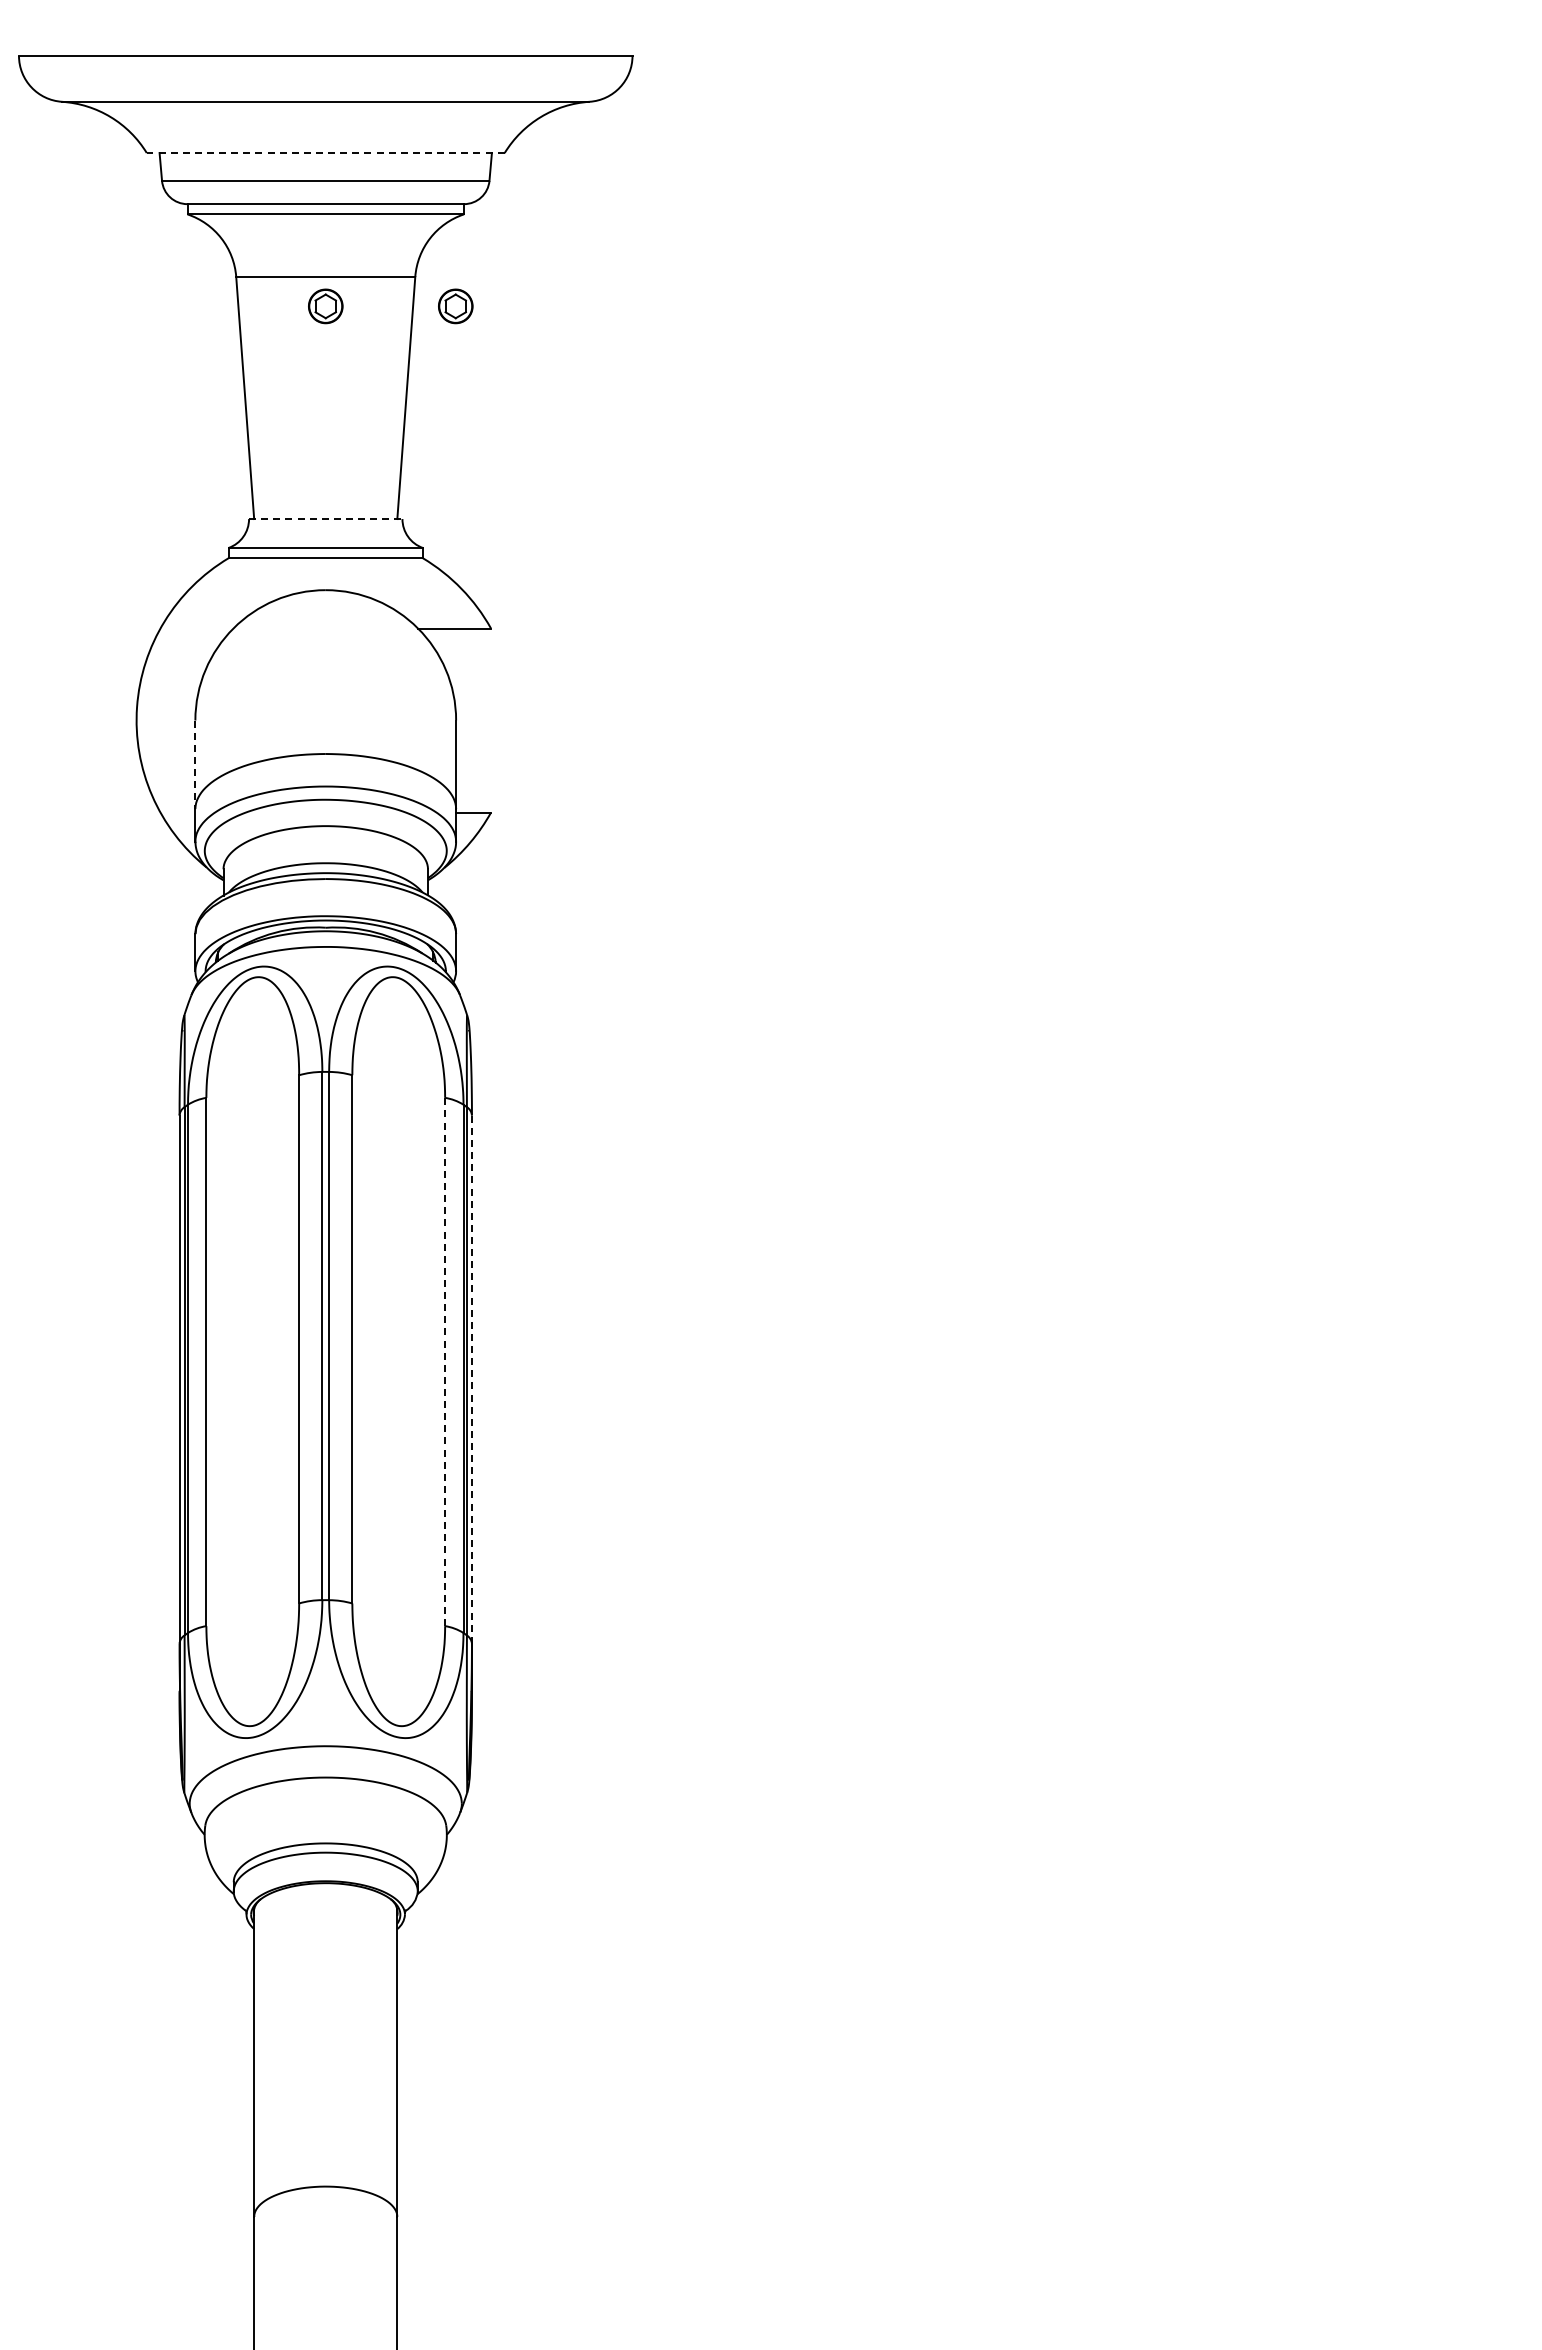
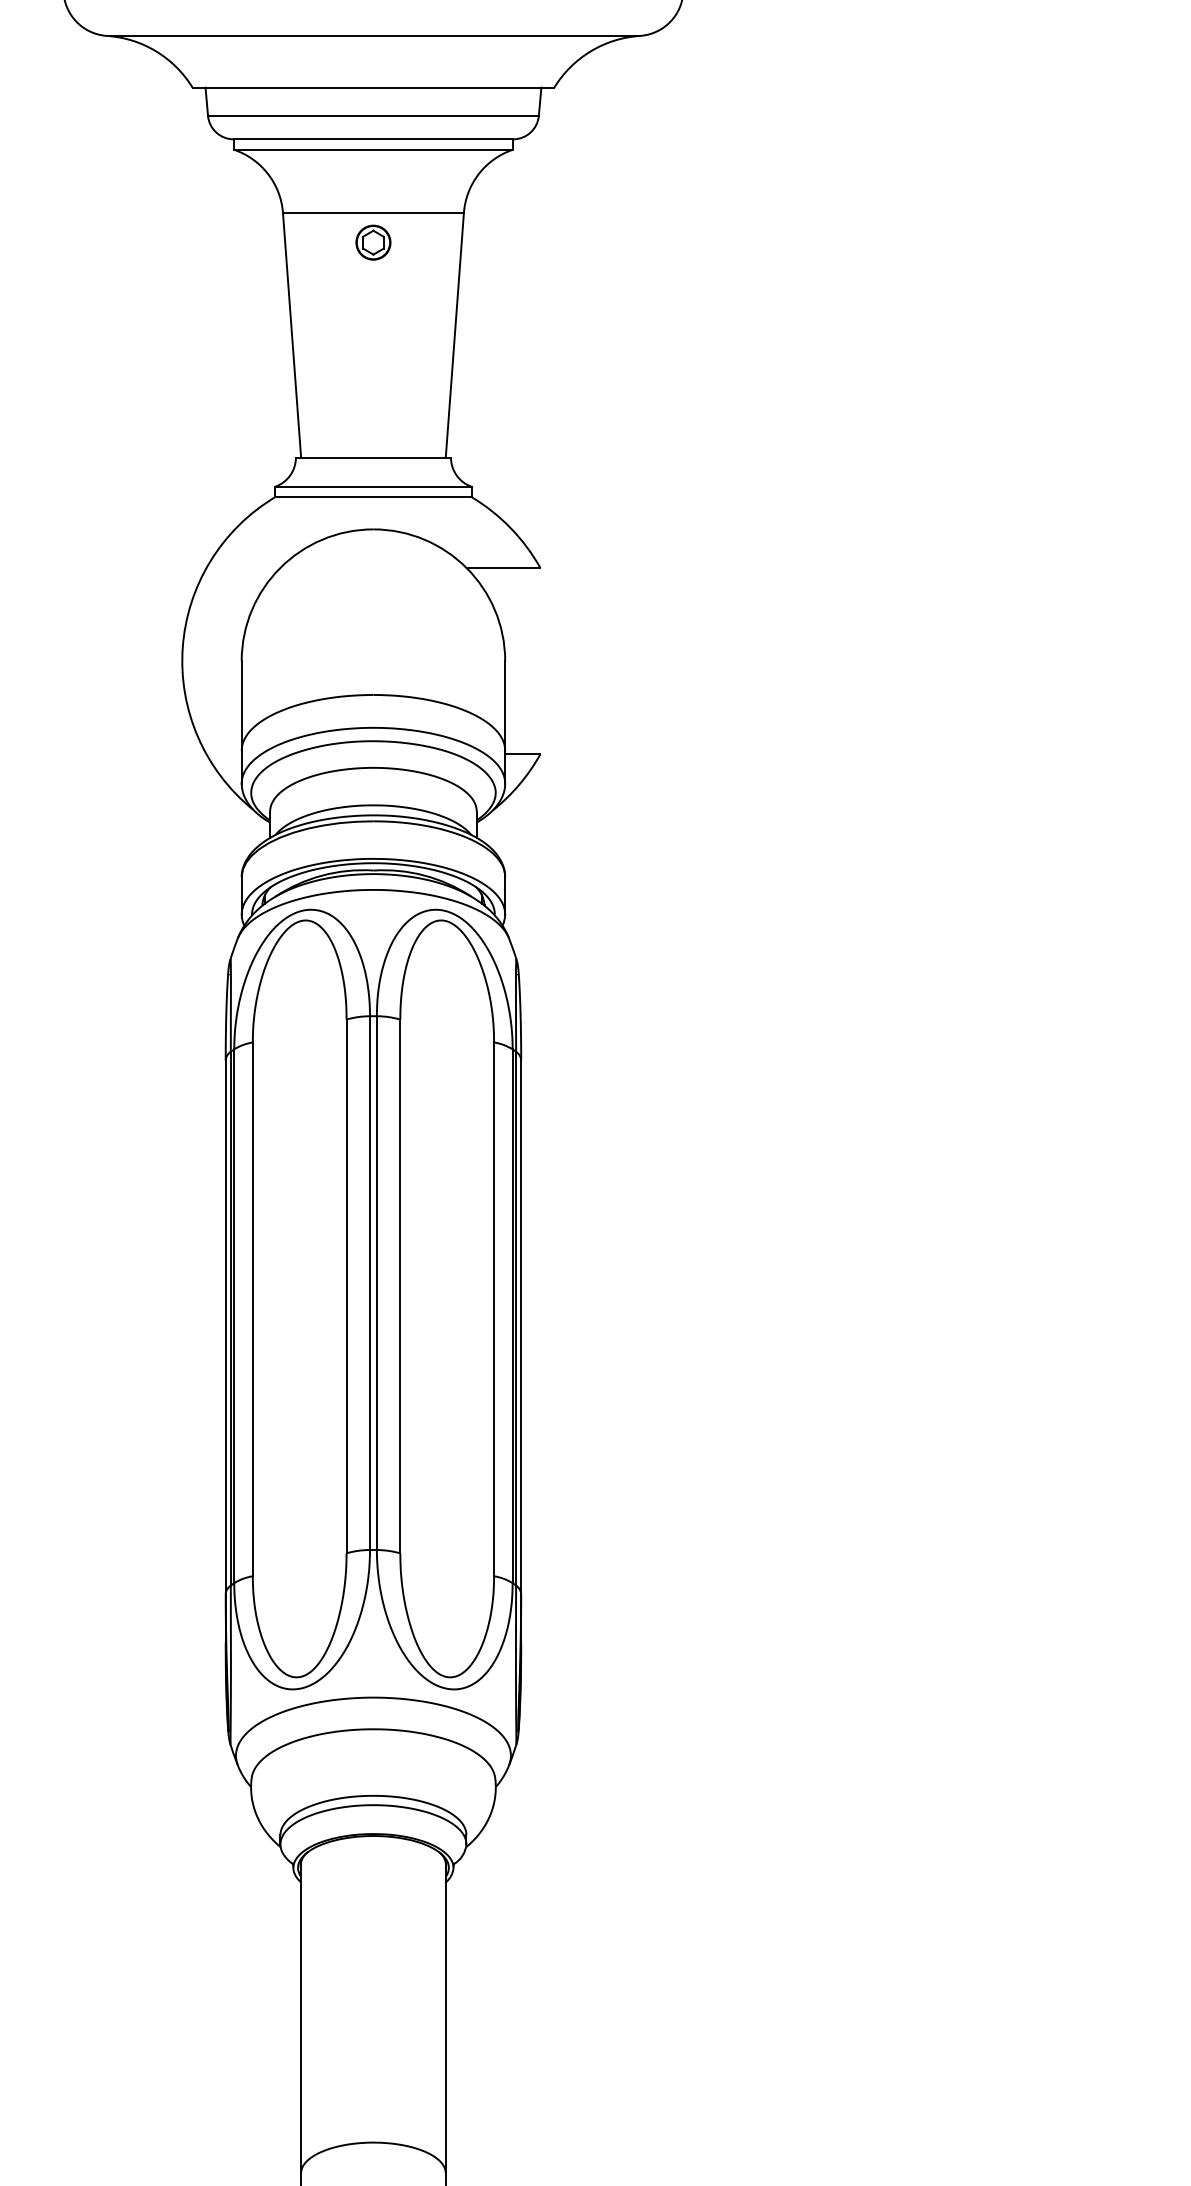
line: (325, 153) -> (373, 88), dashed -> solid
part: (455, 306) -> (504, 242), removed
line: (325, 519) -> (373, 458), dashed -> solid
line: (195, 765) -> (241, 706), dashed -> solid
line: (445, 1361) -> (494, 1308), dashed -> solid
line: (471, 1379) -> (520, 1327), dashed -> solid

